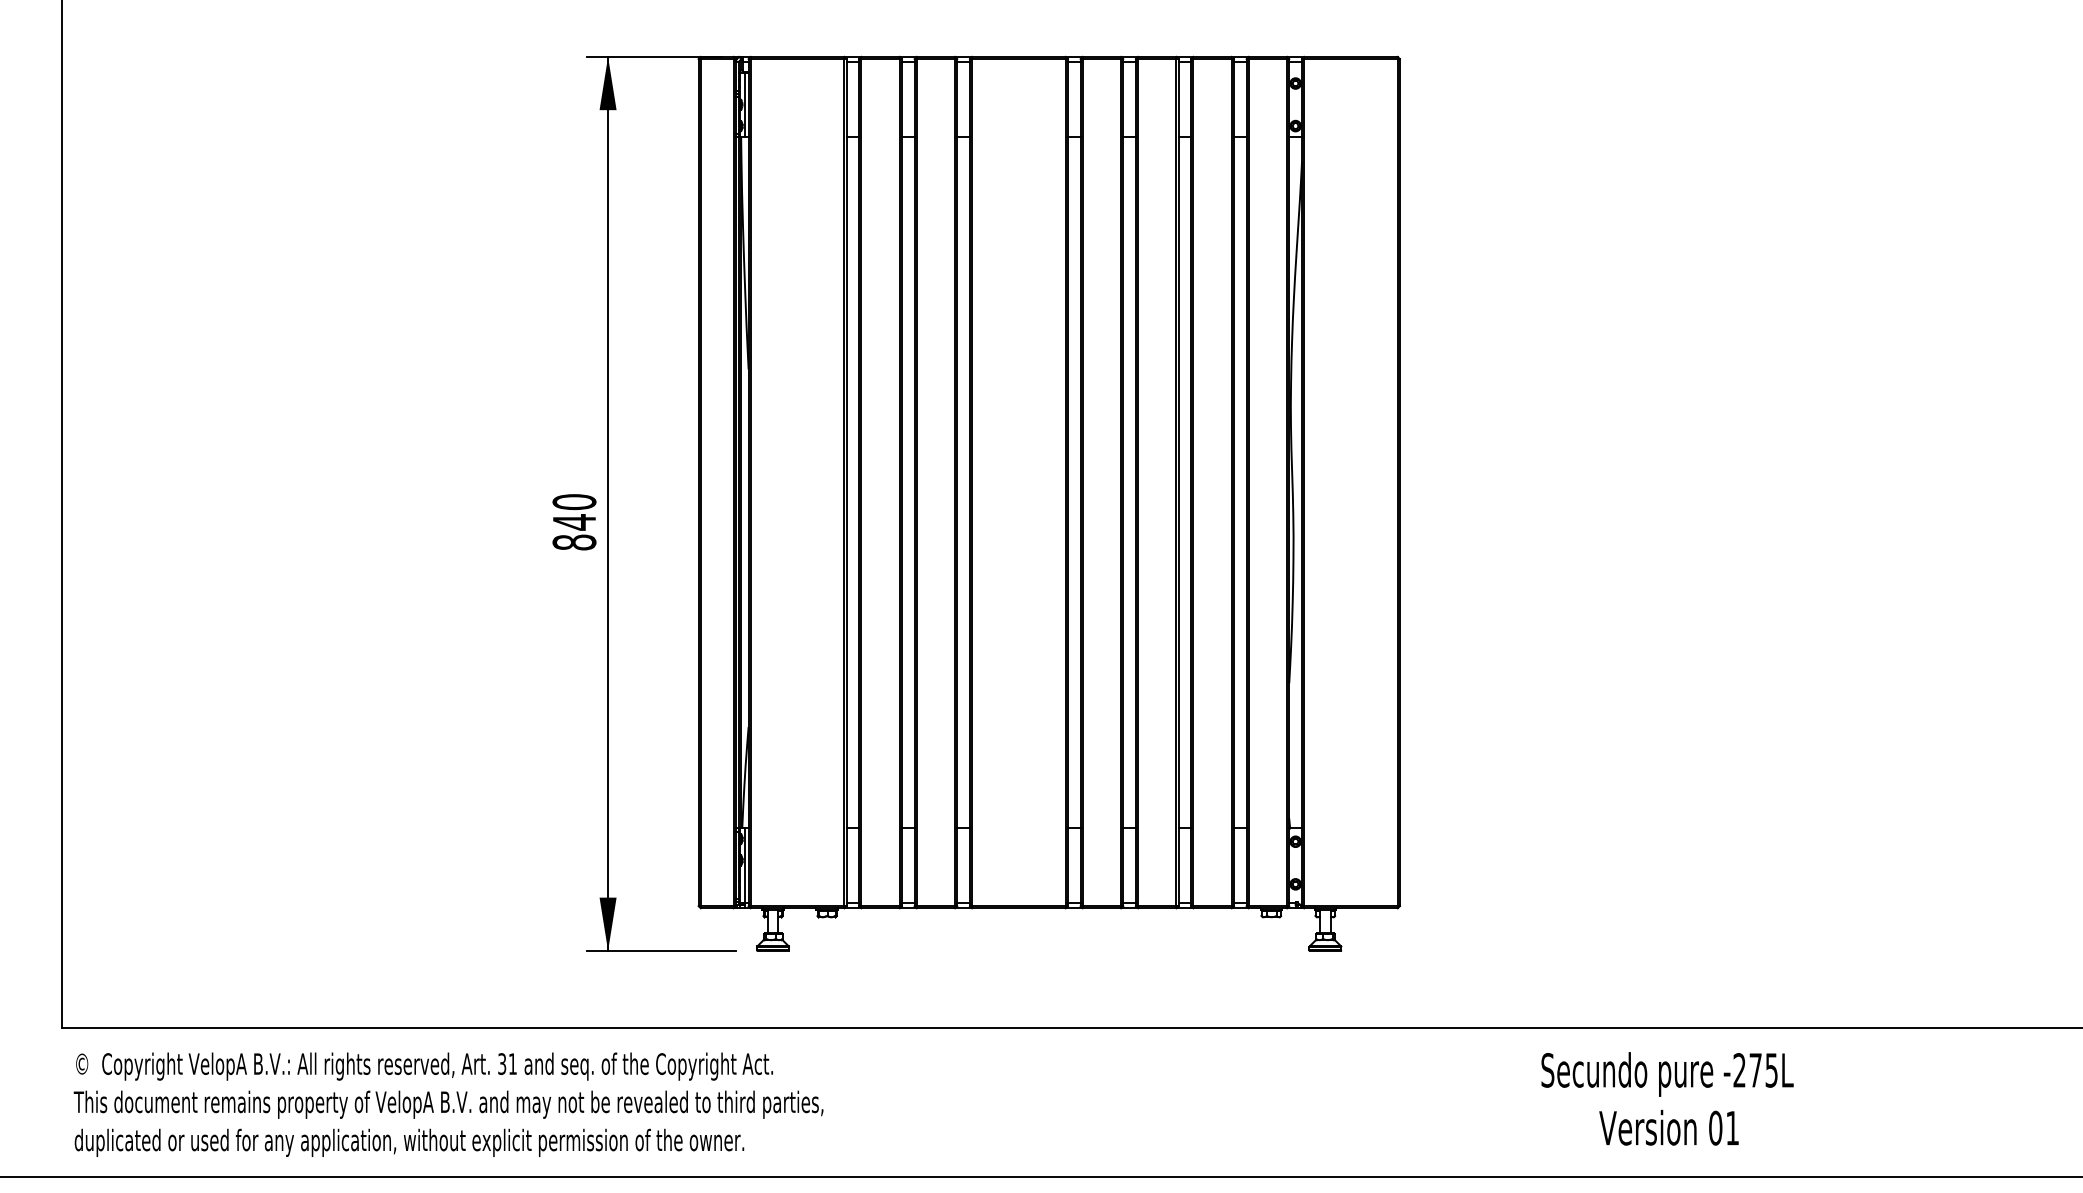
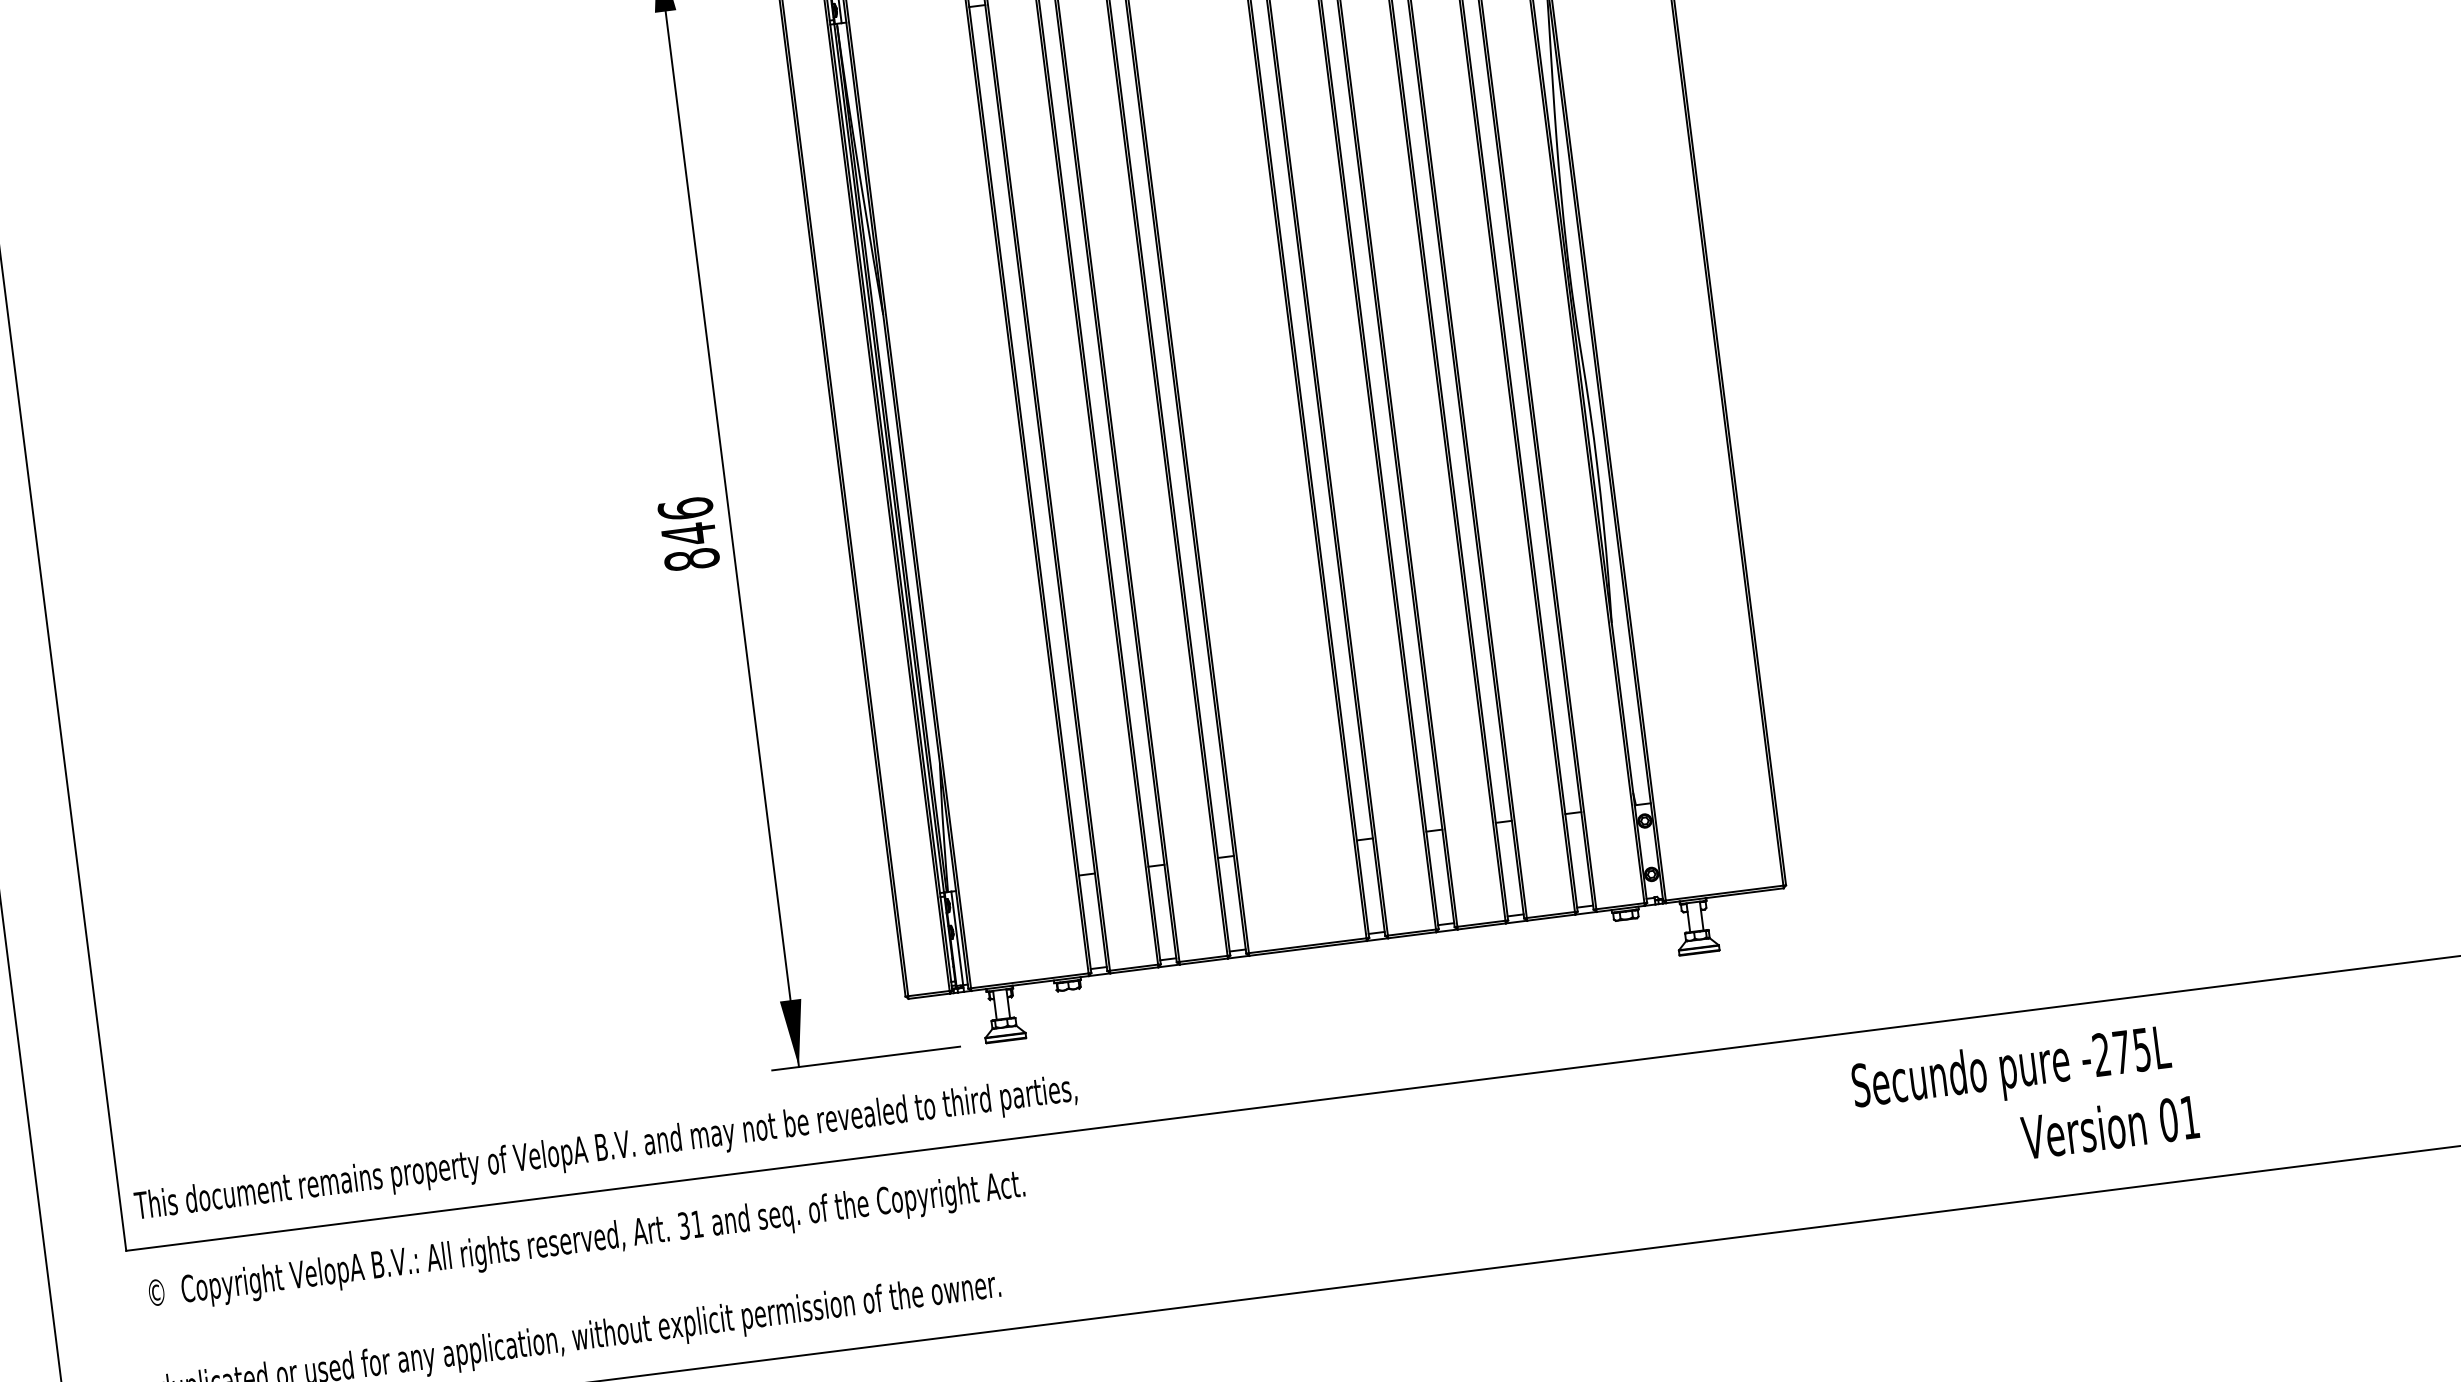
text: (574, 502) -> (685, 509), 840 -> 846
text: (1667, 1074) -> (2011, 1071), moved
text: (448, 1104) -> (605, 1149), moved
text: (1668, 1127) -> (2109, 1126), moved

